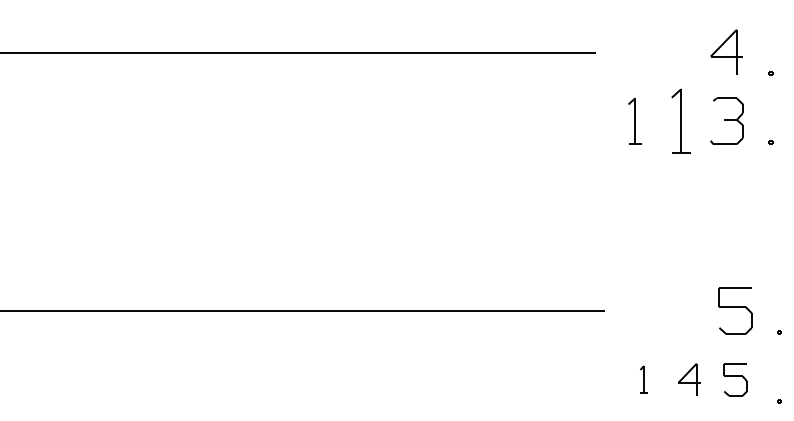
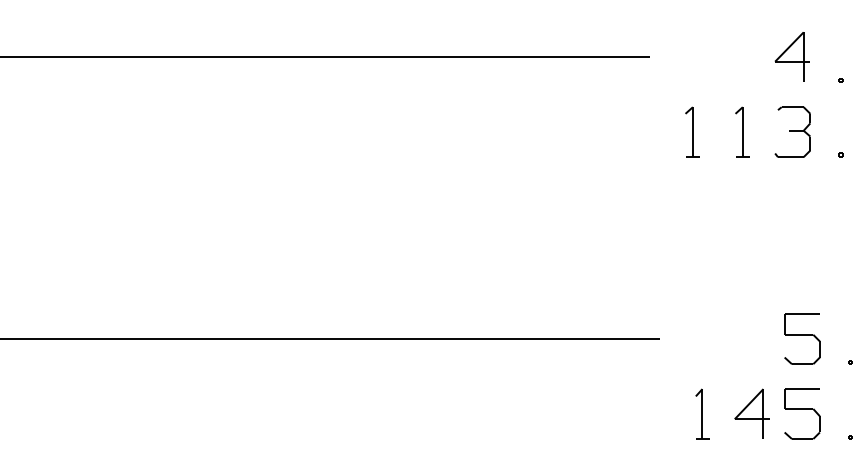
part: (680, 120) -> (742, 131), size x0.71
part: (644, 379) -> (702, 413), size x1.67
part: (689, 379) -> (751, 413), size x1.43
part: (735, 379) -> (802, 413), size x1.43

